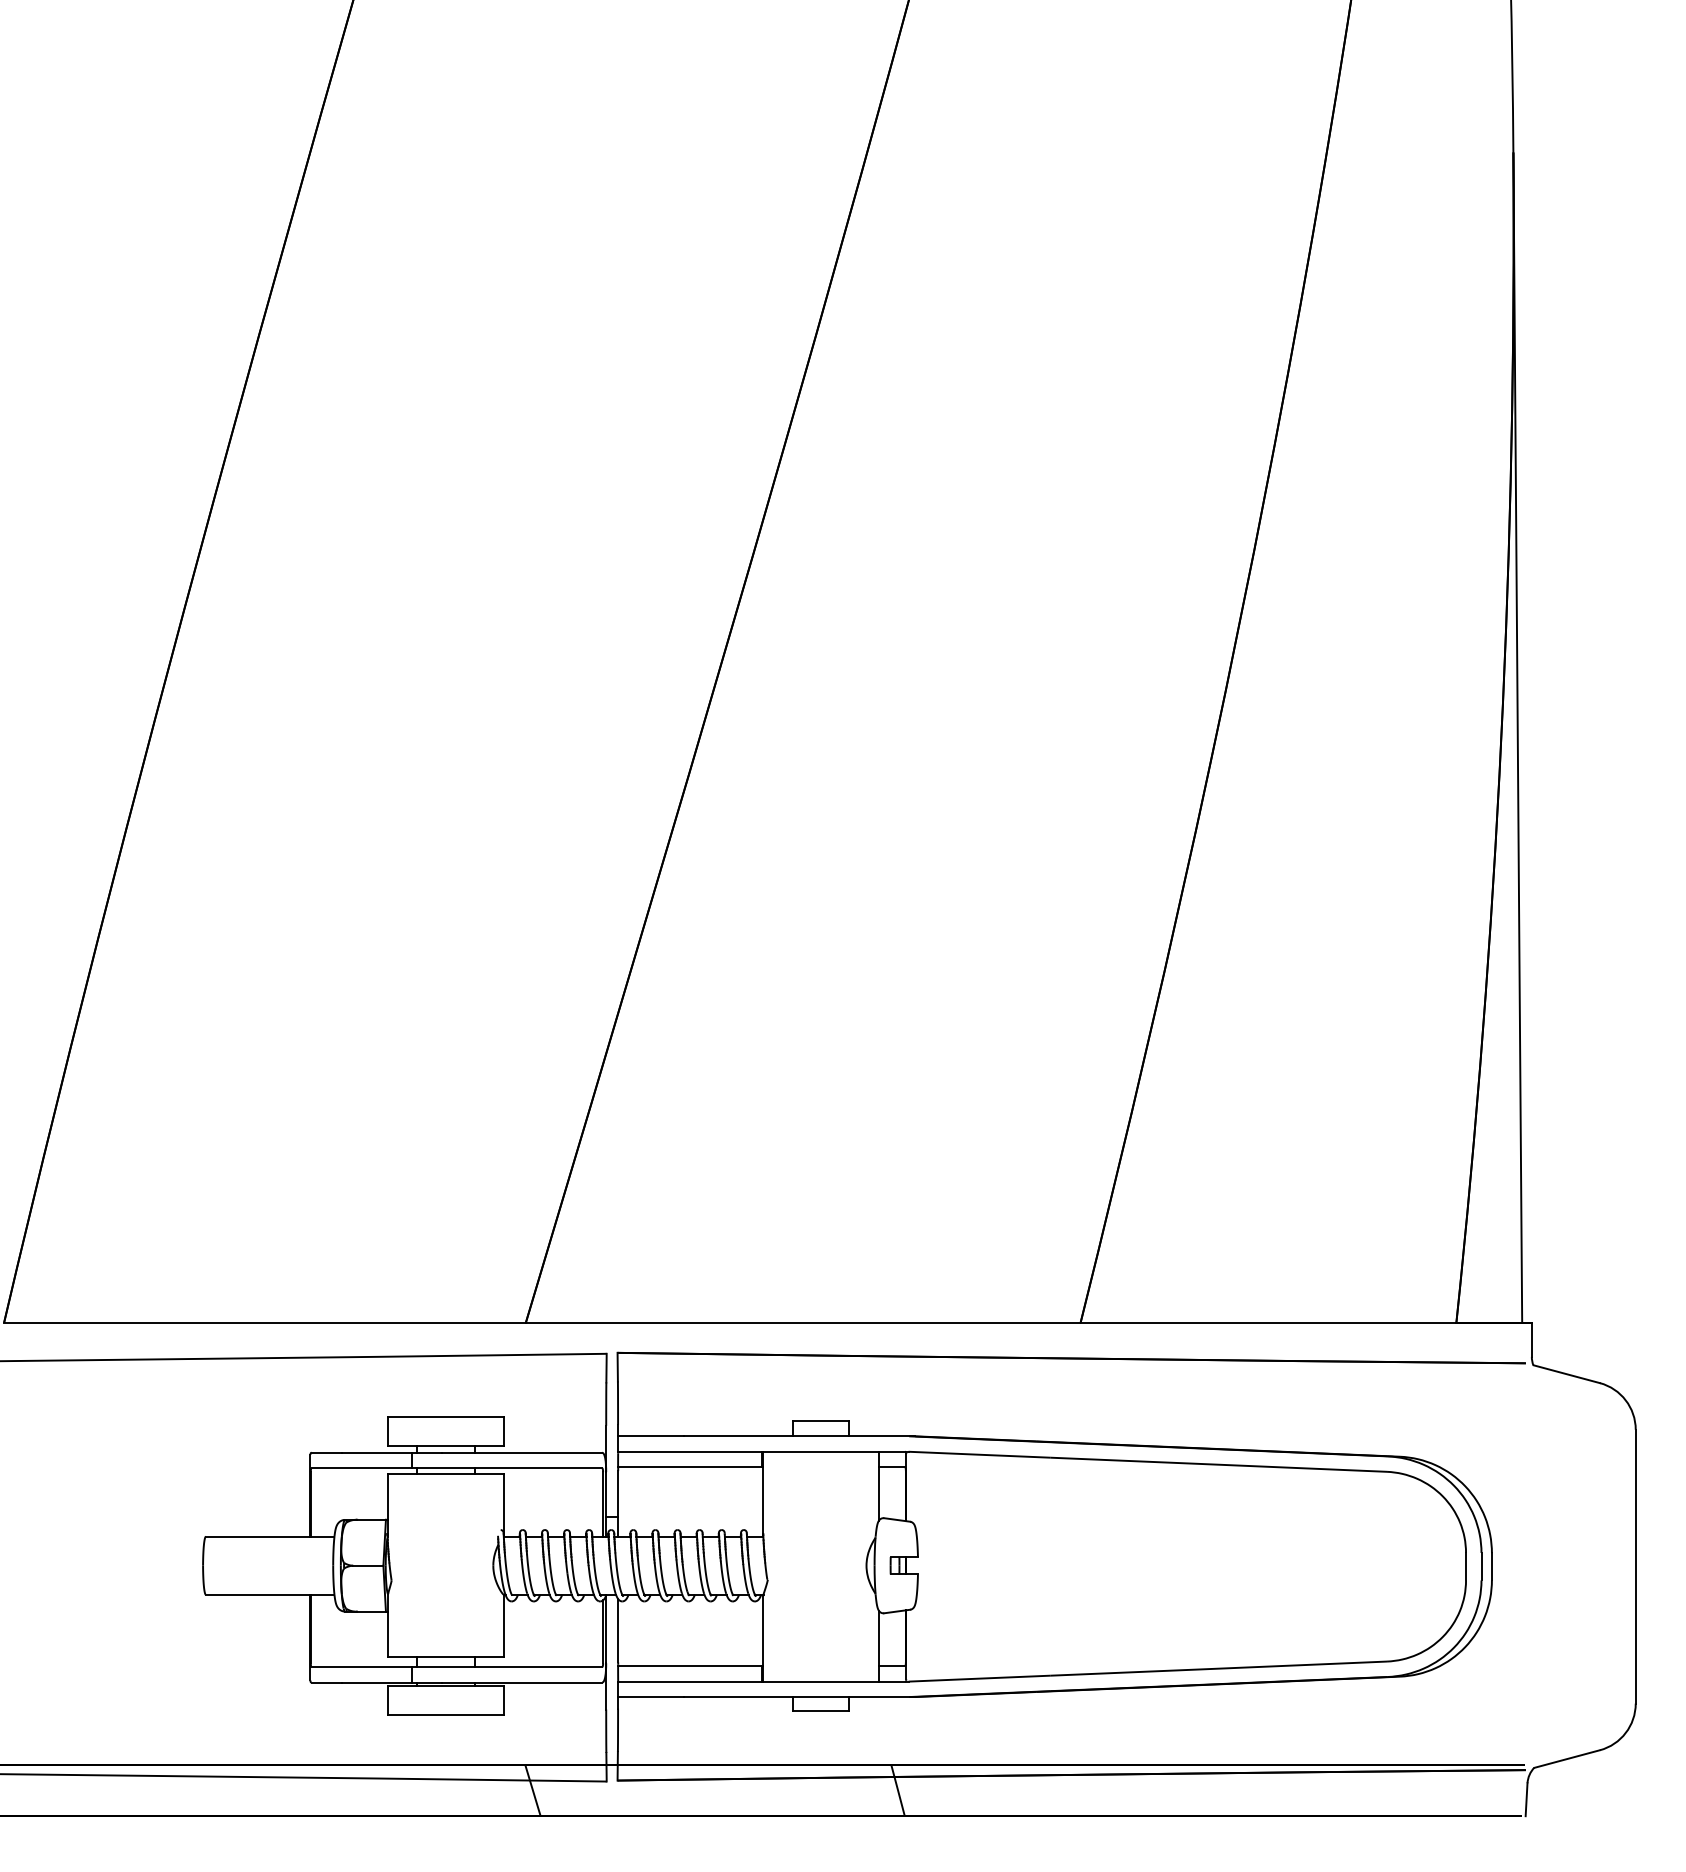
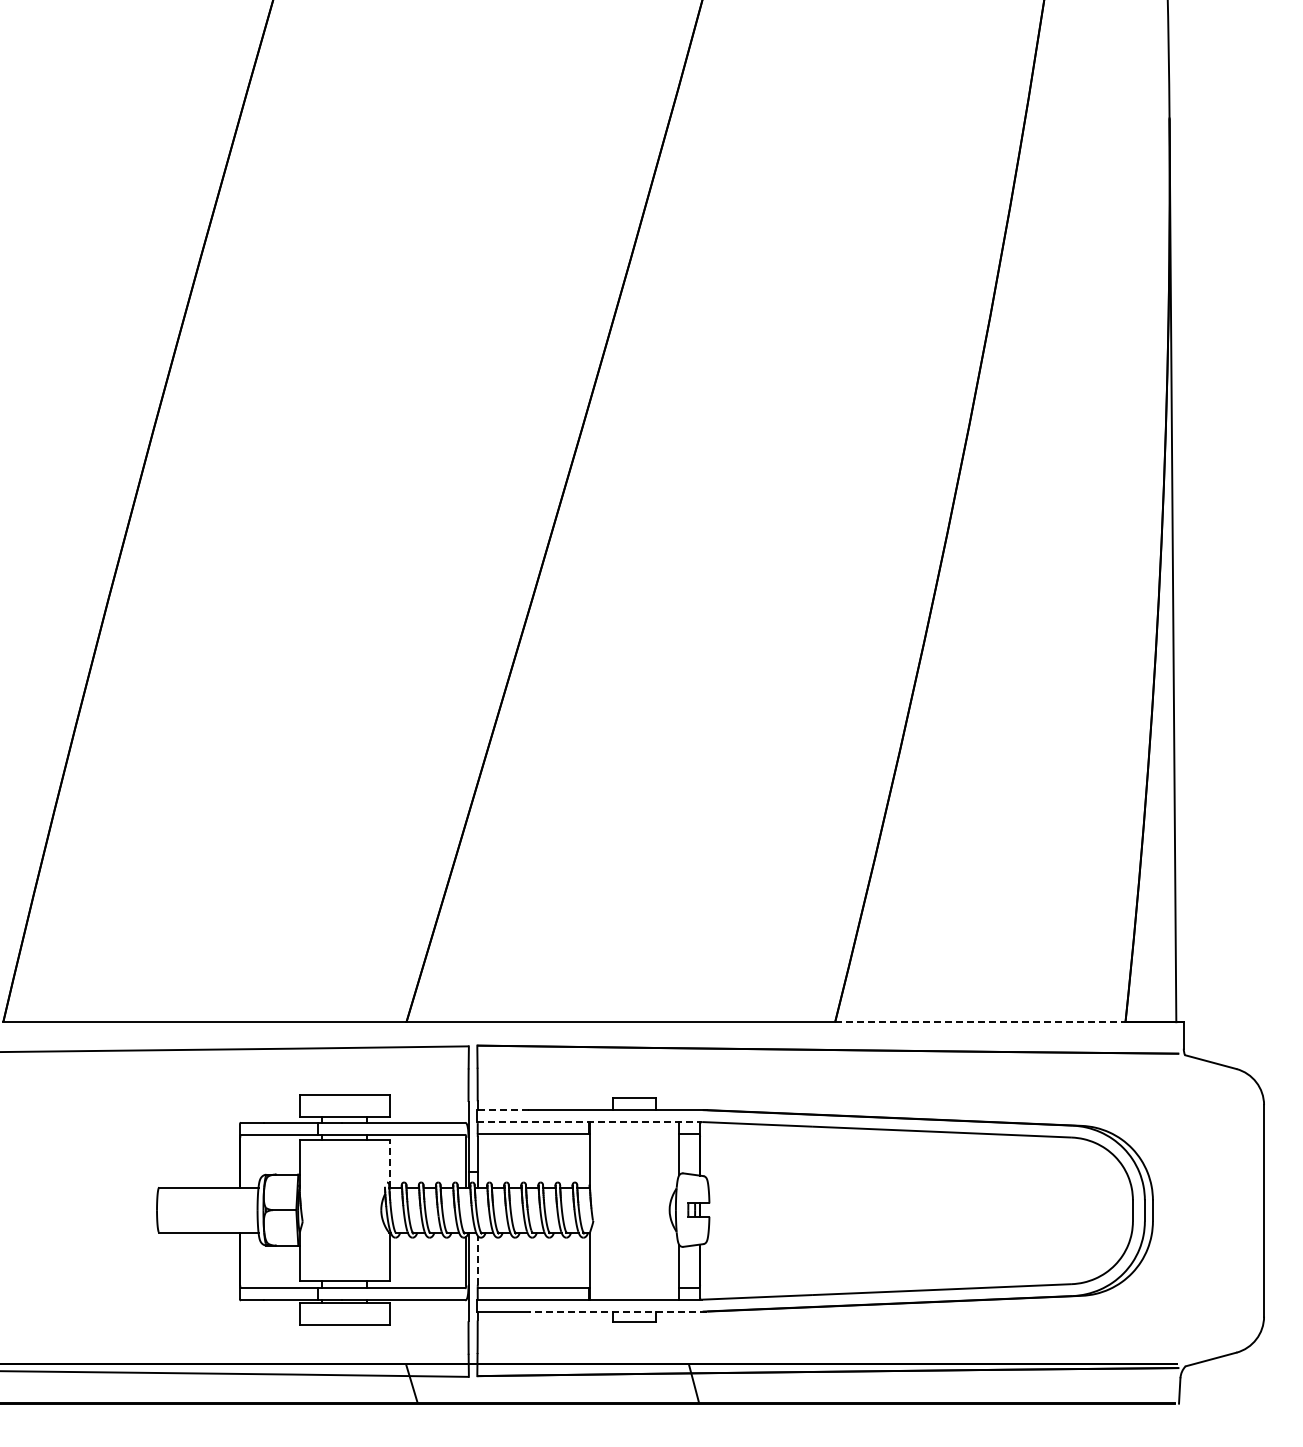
line: (1268, 1322) -> (980, 1022), solid -> dashed
line: (651, 1436) -> (503, 1110), solid -> dashed
line: (764, 1452) -> (590, 1122), solid -> dashed
line: (503, 1505) -> (389, 1163), solid -> dashed
line: (617, 1629) -> (477, 1259), solid -> dashed
line: (799, 1696) -> (617, 1311), solid -> dashed

